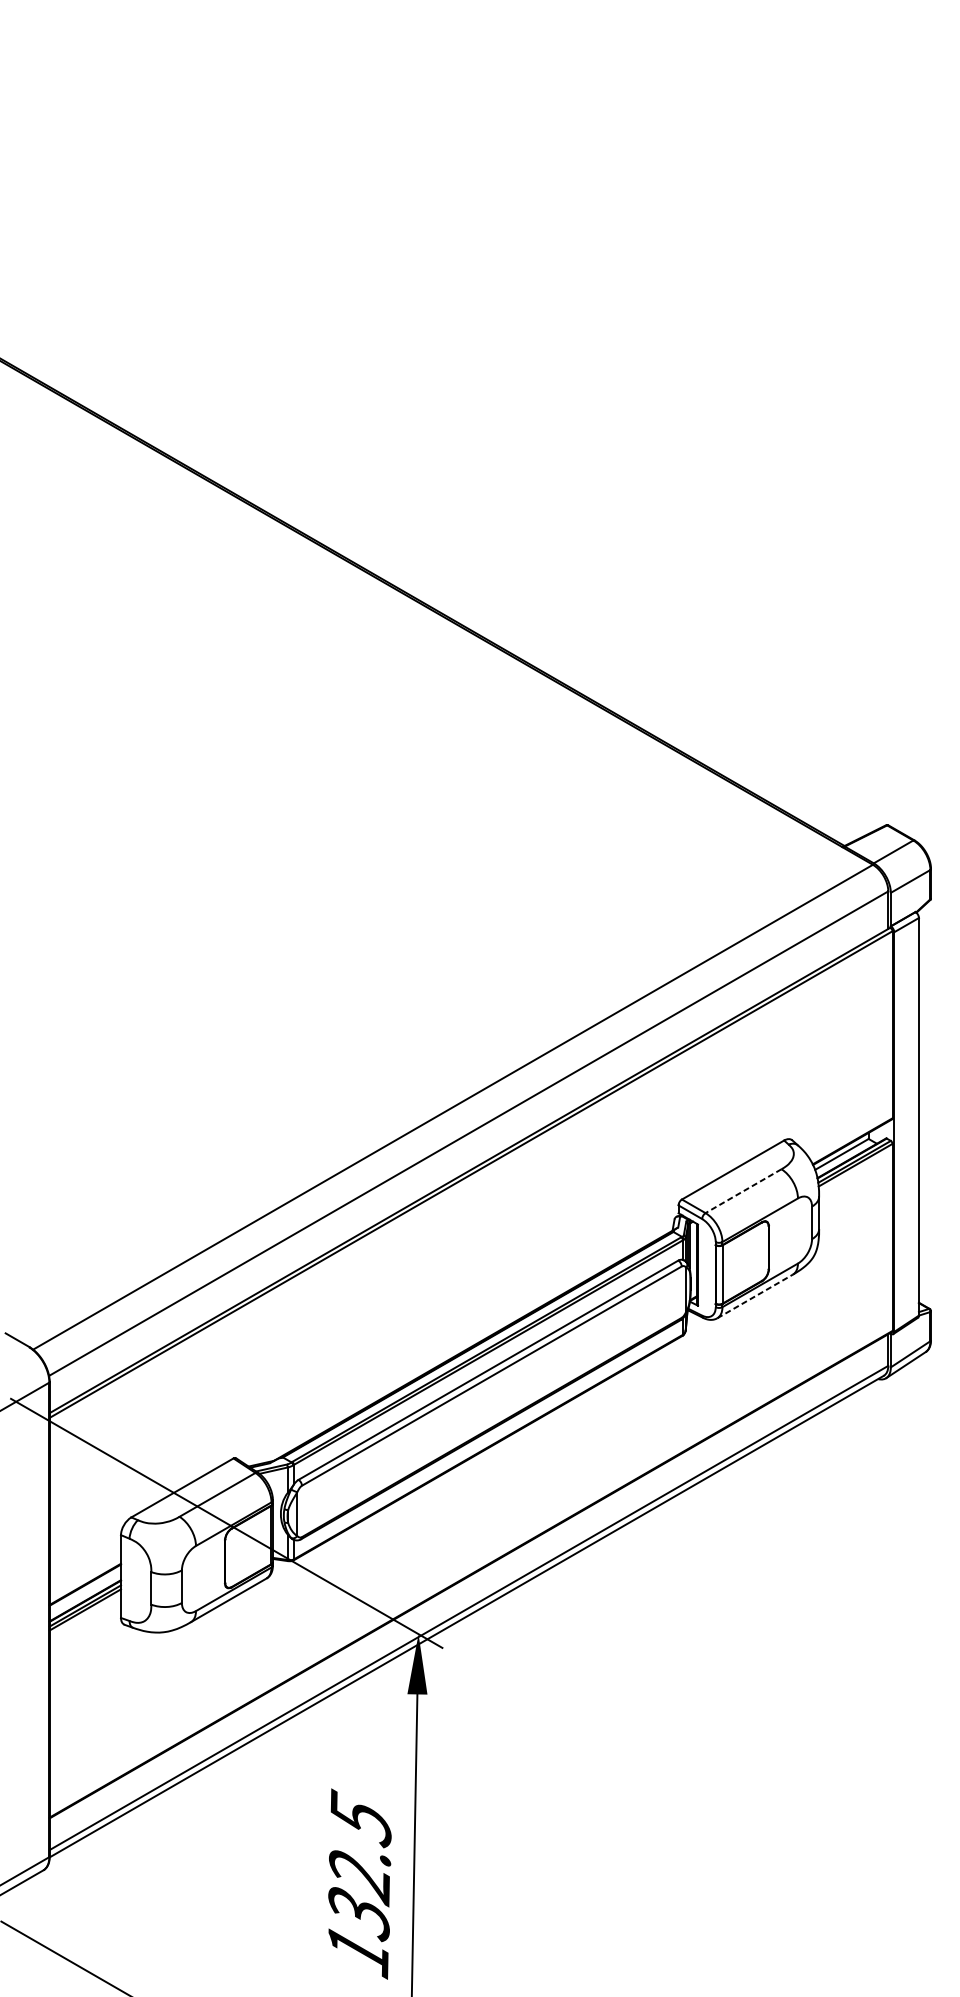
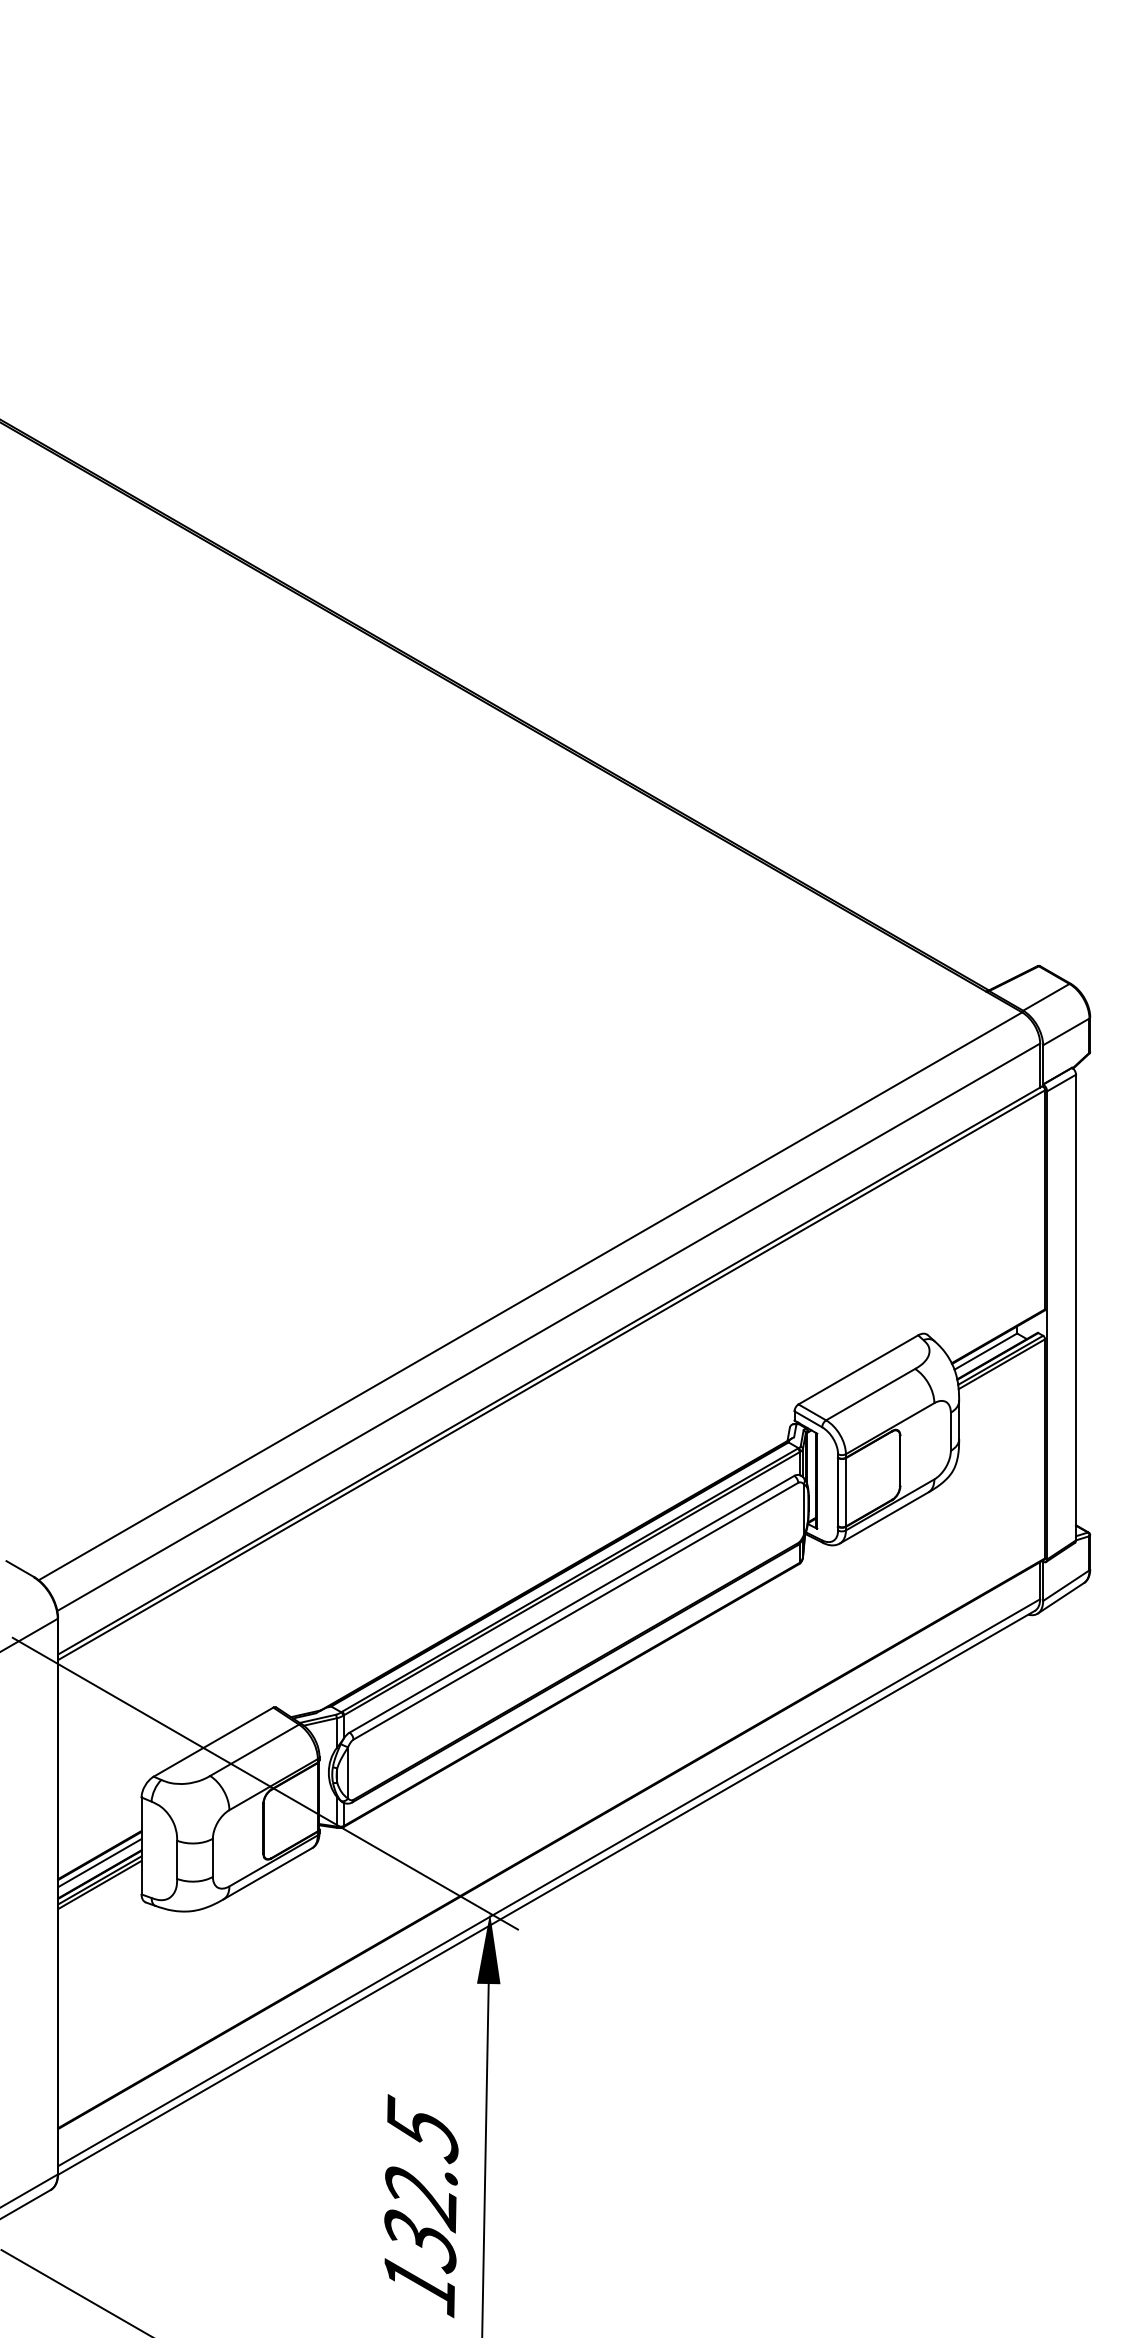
line: (743, 1191) -> (870, 1394), dashed -> solid
line: (755, 1296) -> (884, 1517), dashed -> solid
line: (85, 1591) -> (99, 1863), added

